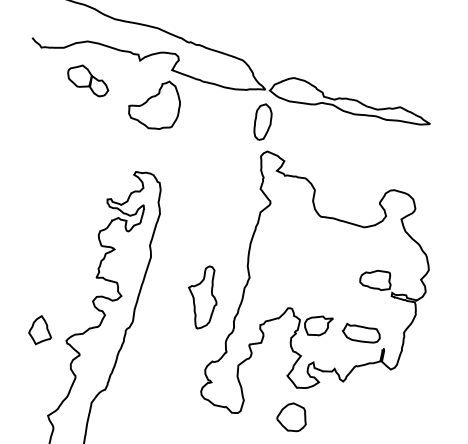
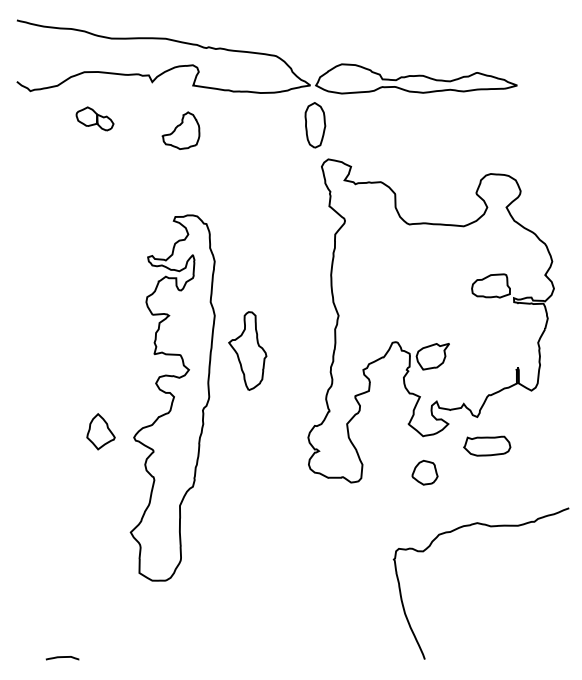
part: (87, 80) -> (94, 118), size x0.7
part: (154, 103) -> (180, 130), size x0.6
part: (202, 296) -> (247, 350), moved
part: (361, 333) -> (487, 445), moved
part: (291, 416) -> (424, 472), size x0.7

